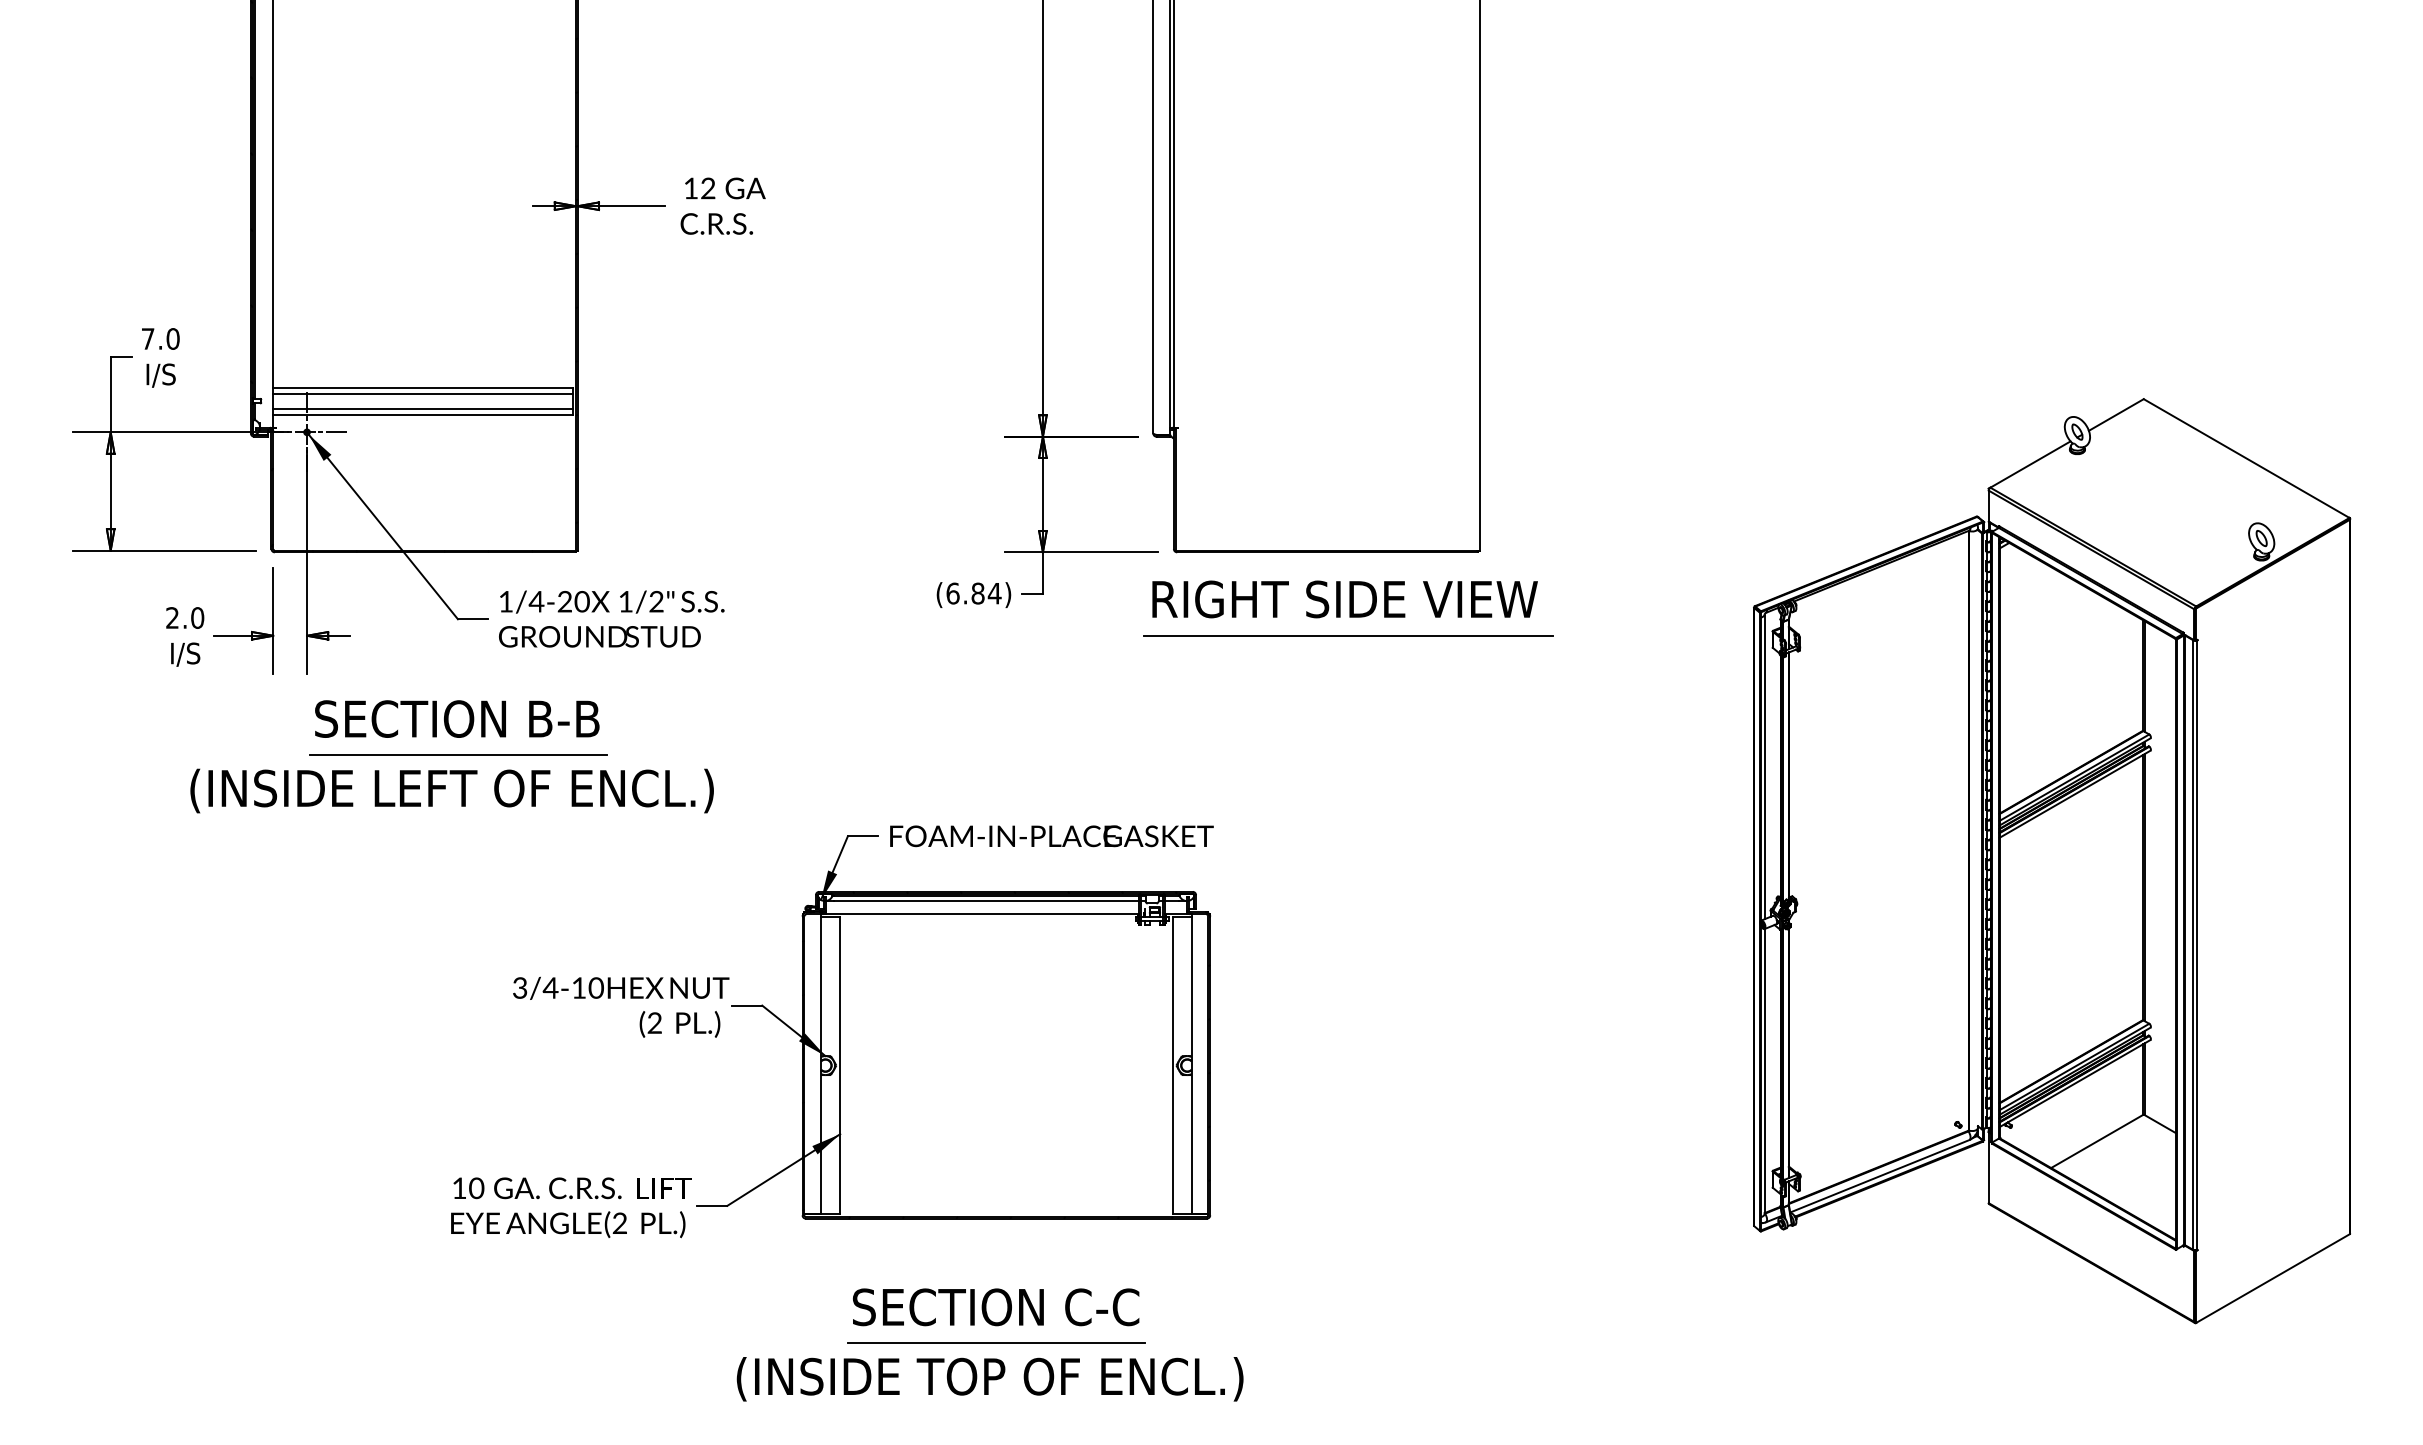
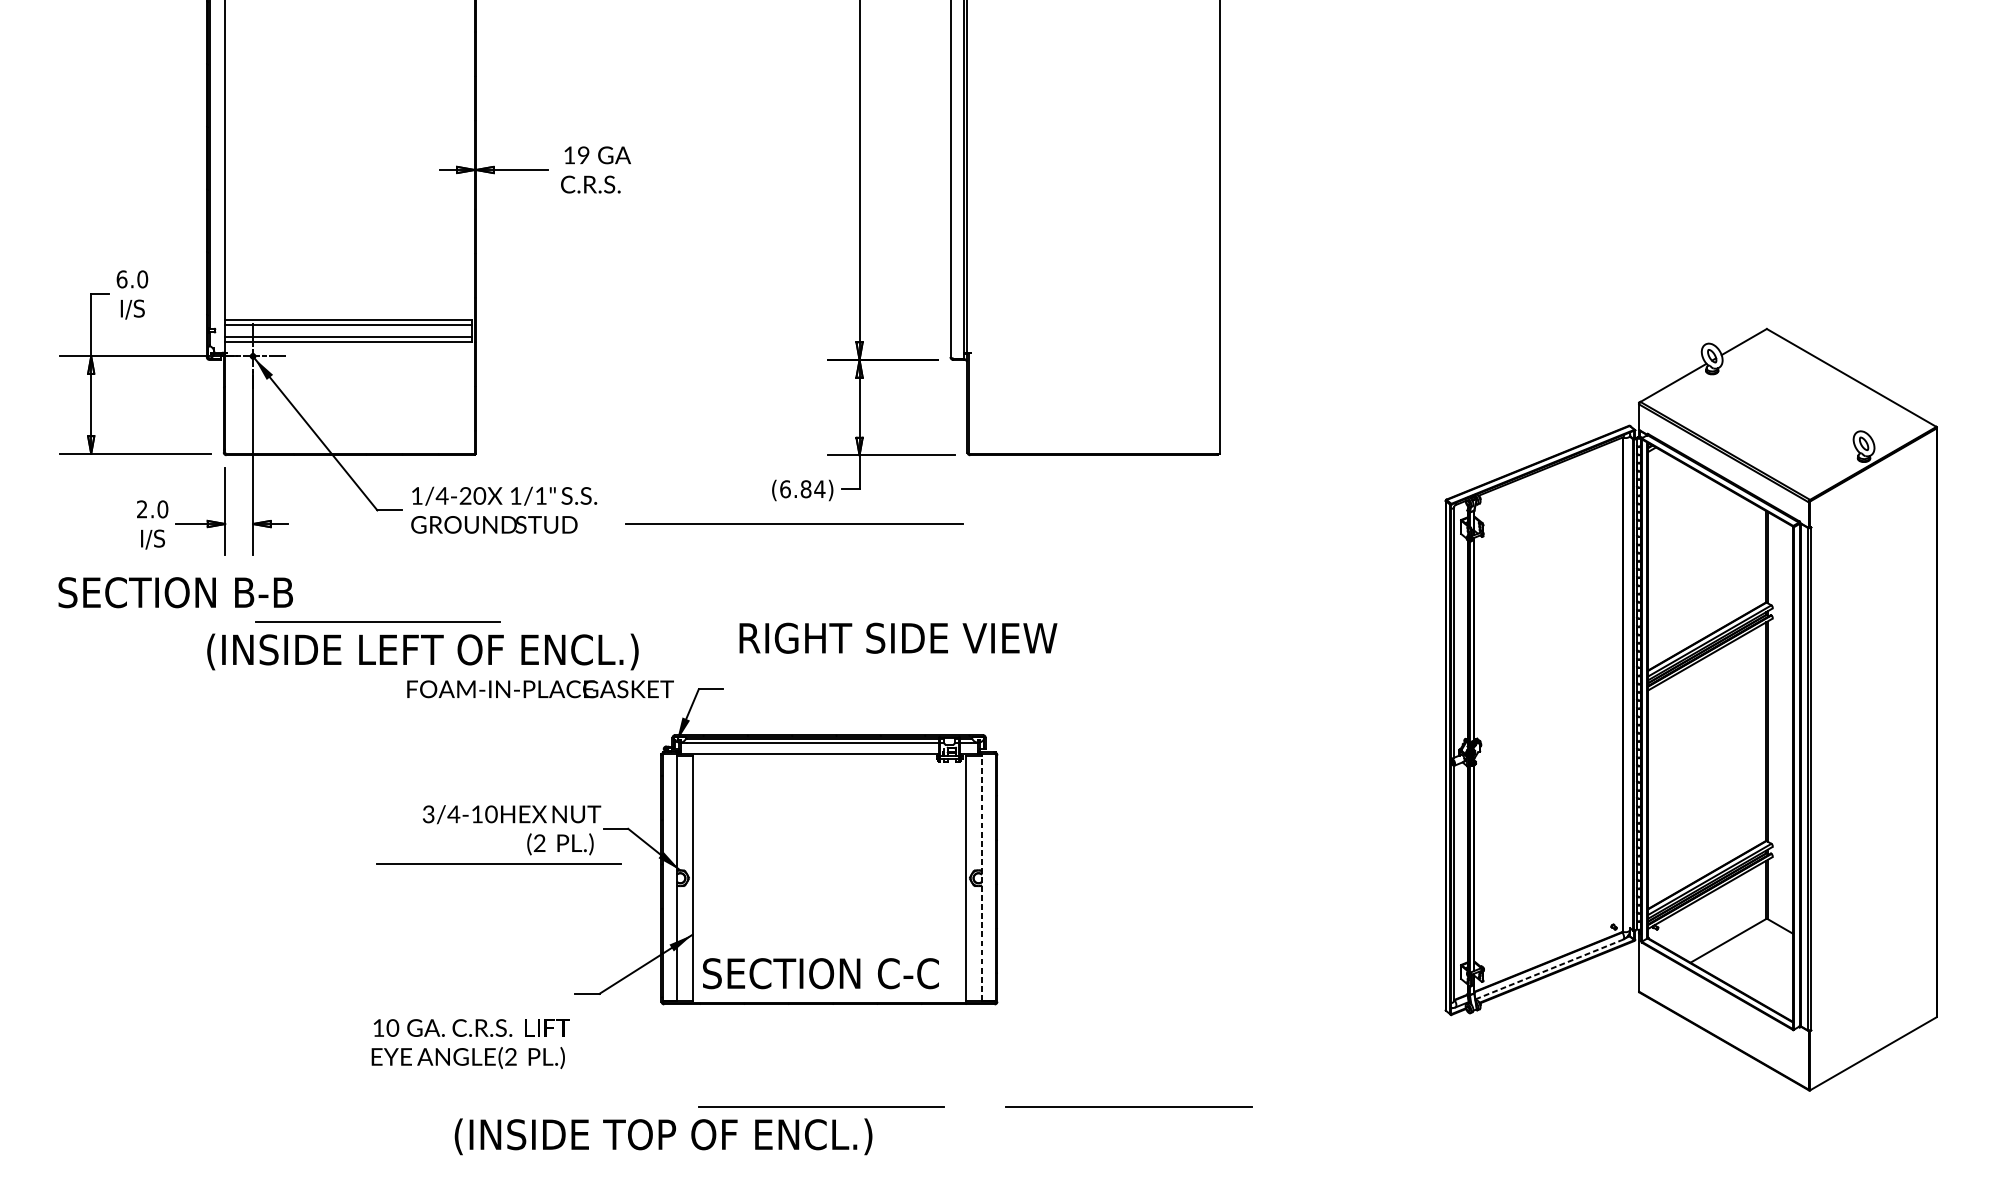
text: (708, 188) -> (583, 155), 12 -> 19
text: (147, 338) -> (121, 279), 7.0 -> 6.0
text: (1344, 599) -> (897, 638), moved
text: (656, 601) -> (541, 495), 1/2" -> 1/1"
line: (1348, 635) -> (794, 523), moved
text: (457, 718) -> (175, 592), moved
text: (451, 790) -> (422, 651), moved
text: (1051, 836) -> (540, 689), moved
line: (605, 1047) -> (499, 863), added
line: (1191, 1064) -> (982, 877), solid -> dashed
line: (1879, 1176) -> (1549, 969), solid -> dashed
text: (571, 1207) -> (471, 1043), moved
text: (996, 1307) -> (821, 973), moved
line: (1369, 1342) -> (1128, 1106), added
text: (989, 1379) -> (663, 1136), moved

